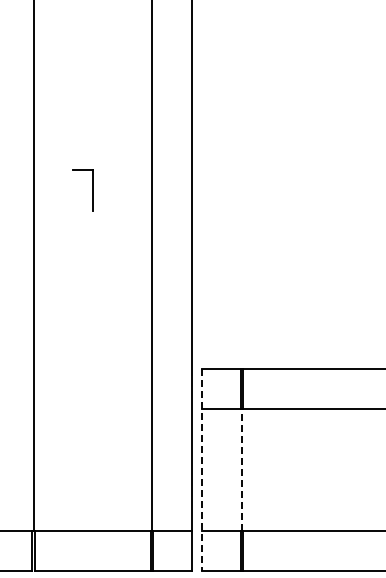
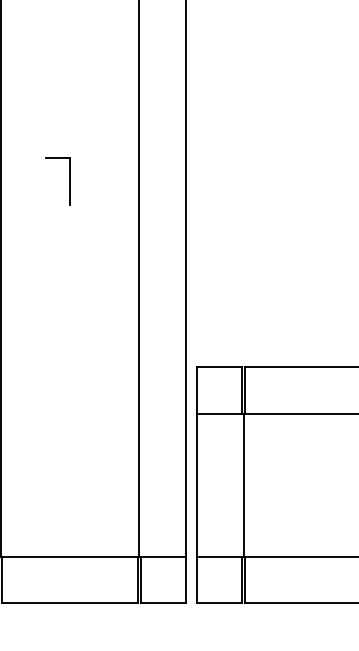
part: (92, 190) -> (69, 181), moved
line: (241, 469) -> (243, 484), dashed -> solid
line: (201, 470) -> (196, 485), dashed -> solid

